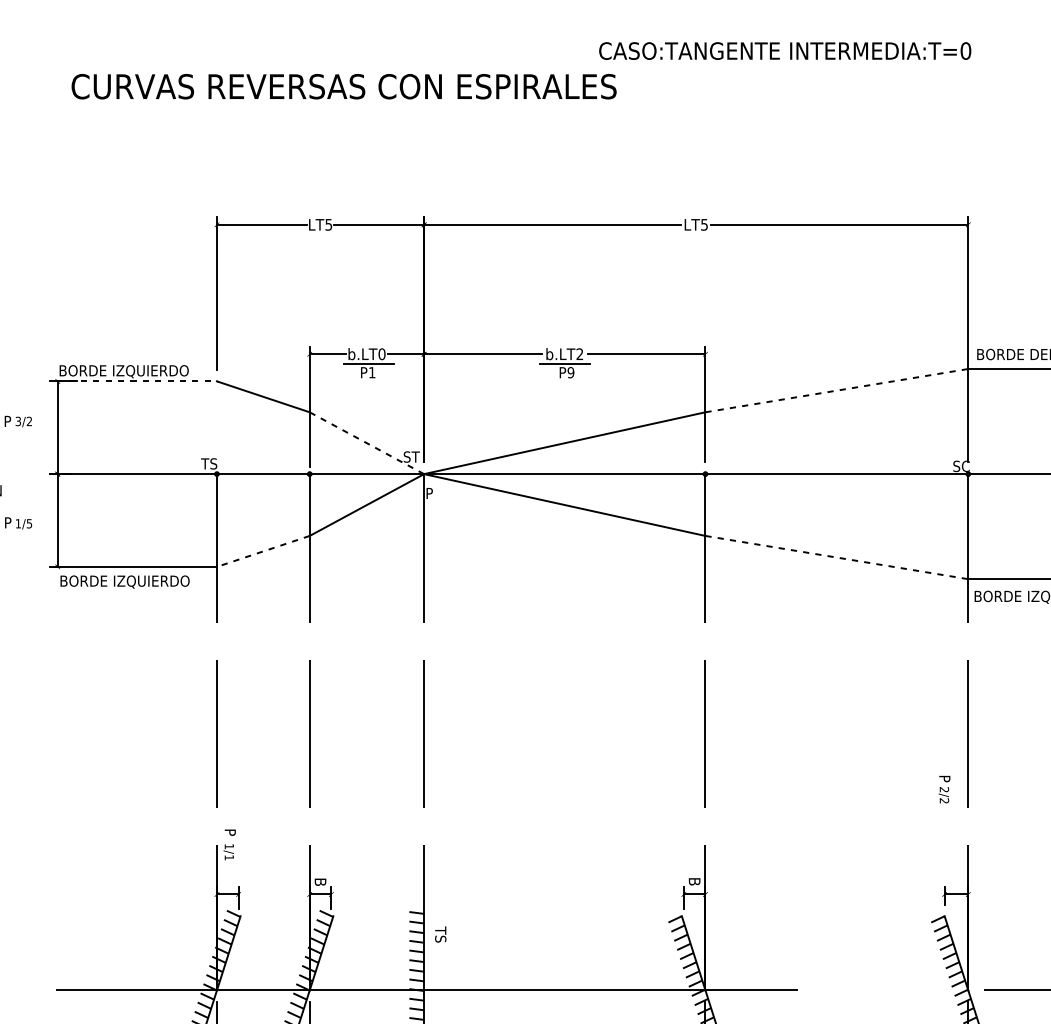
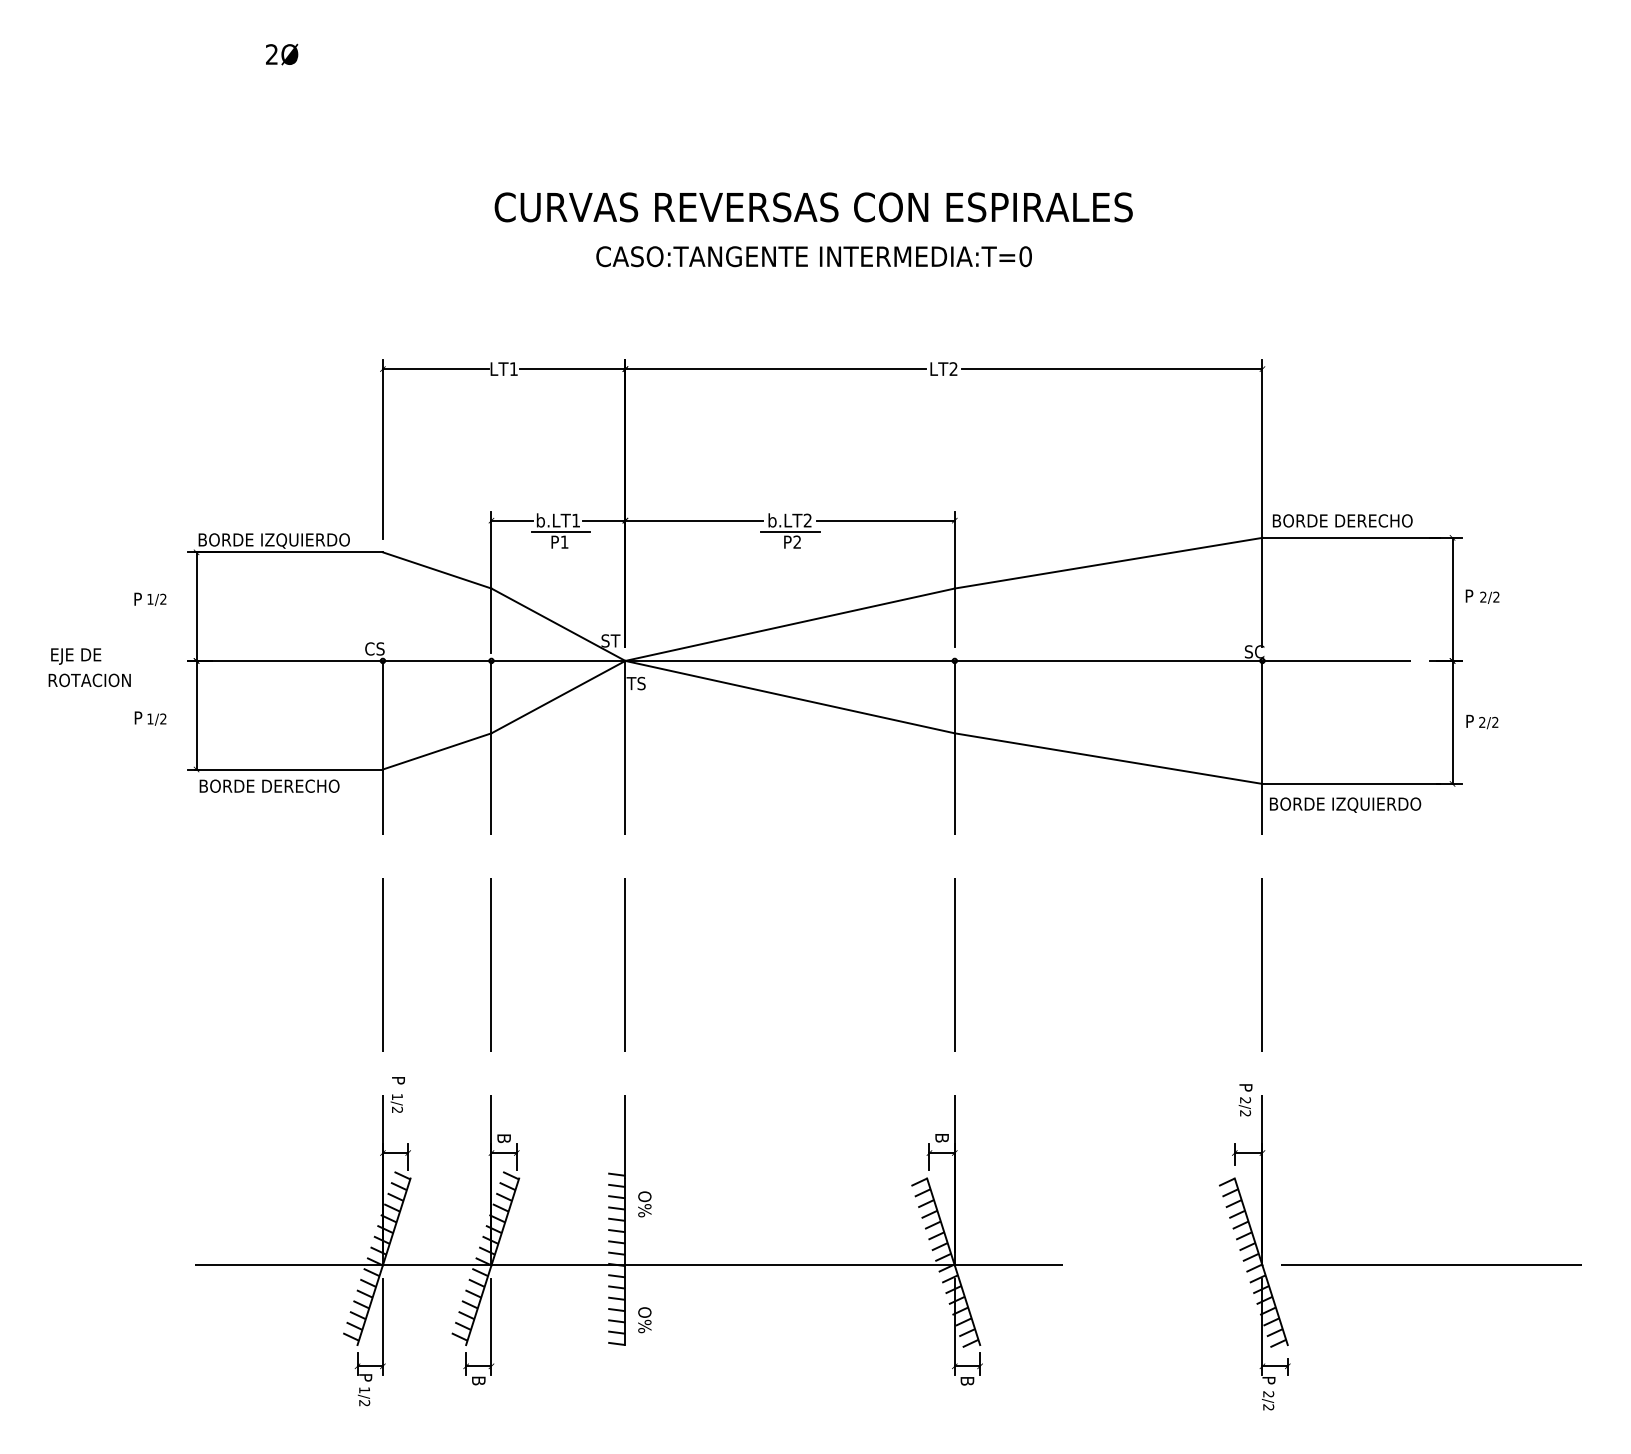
text: (784, 50) -> (813, 256), moved
text: (343, 86) -> (813, 207), moved
text: (328, 225) -> (513, 369), LT5 -> LT1
text: (704, 225) -> (953, 369), LT5 -> LT2
text: (382, 354) -> (576, 520), b.LT0 -> b.LT1
text: (571, 372) -> (797, 541), P9 -> P2
line: (137, 381) -> (289, 552), dashed -> solid
line: (836, 390) -> (1108, 563), dashed -> solid
text: (18, 420) -> (150, 598), 3/2 -> 1/2
line: (366, 442) -> (558, 624), dashed -> solid
text: (209, 463) -> (374, 648), TS -> CS
text: (432, 493) -> (635, 683), P -> TS
text: (29, 523) -> (163, 718), 1/5 -> 1/2
line: (262, 551) -> (436, 751), dashed -> solid
line: (836, 557) -> (1108, 758), dashed -> solid
text: (151, 581) -> (306, 786), BORDE IZQUIERDO -> BORDE DERECHO
text: (944, 789) -> (1245, 1100), moved
text: (229, 857) -> (397, 1109), 1/1 -> 1/2
text: (440, 937) -> (644, 1203), TS -> O%%%

